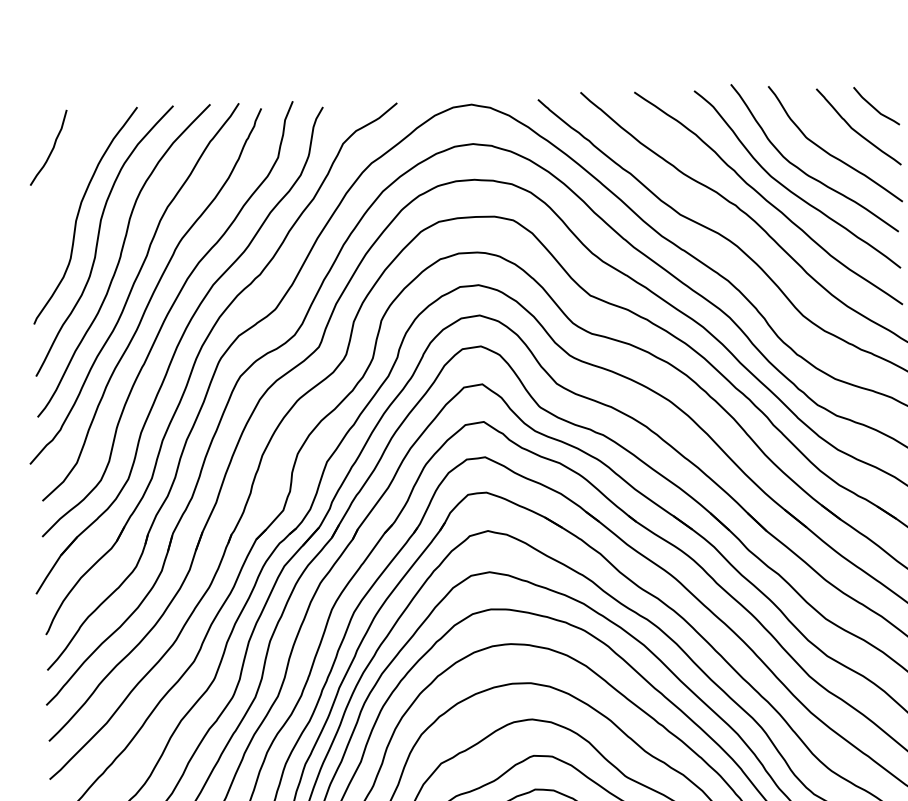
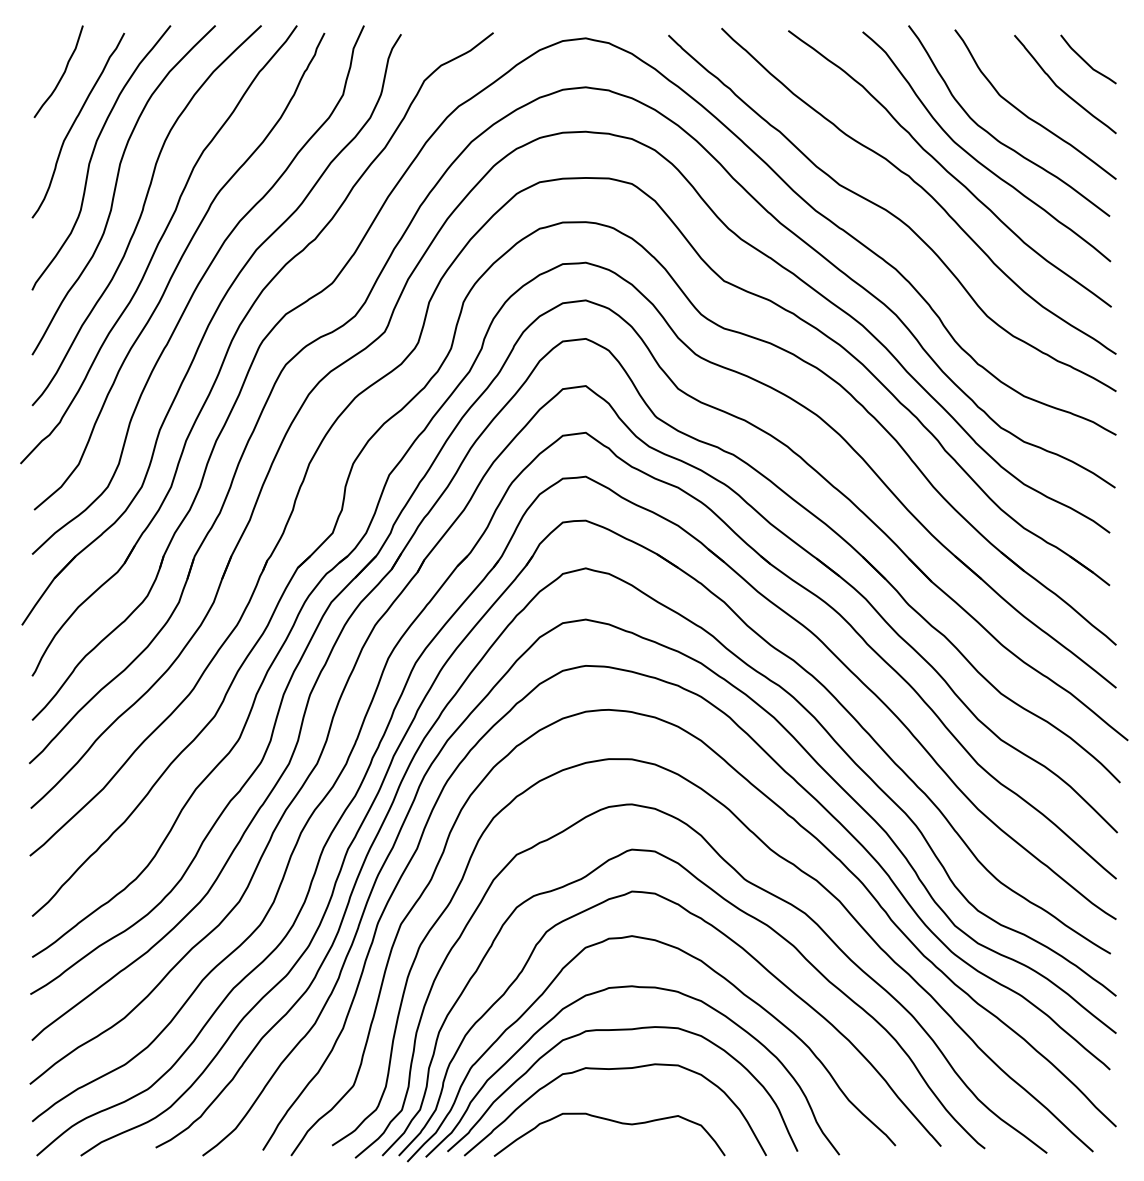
curve: (62, 189) -> (74, 124), added

